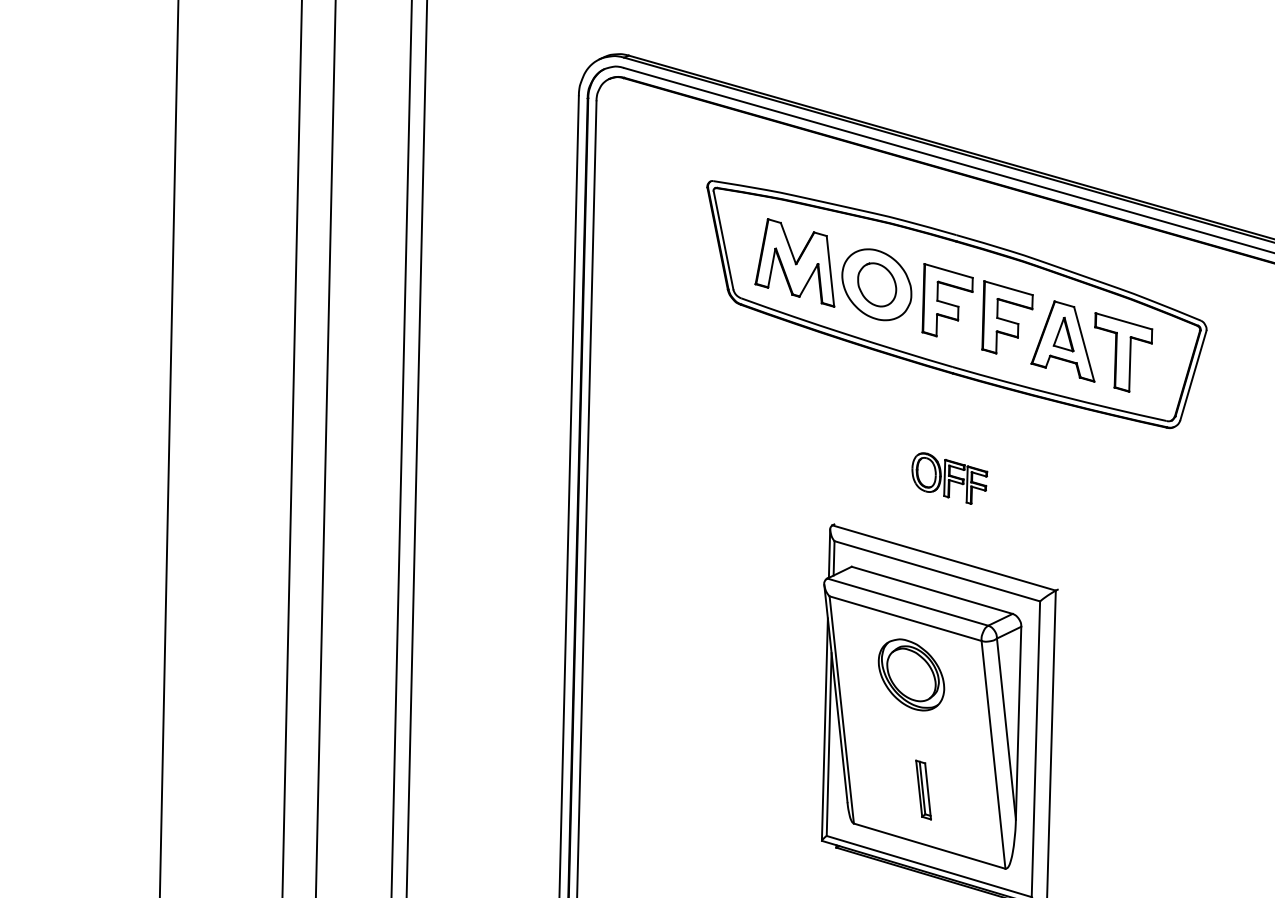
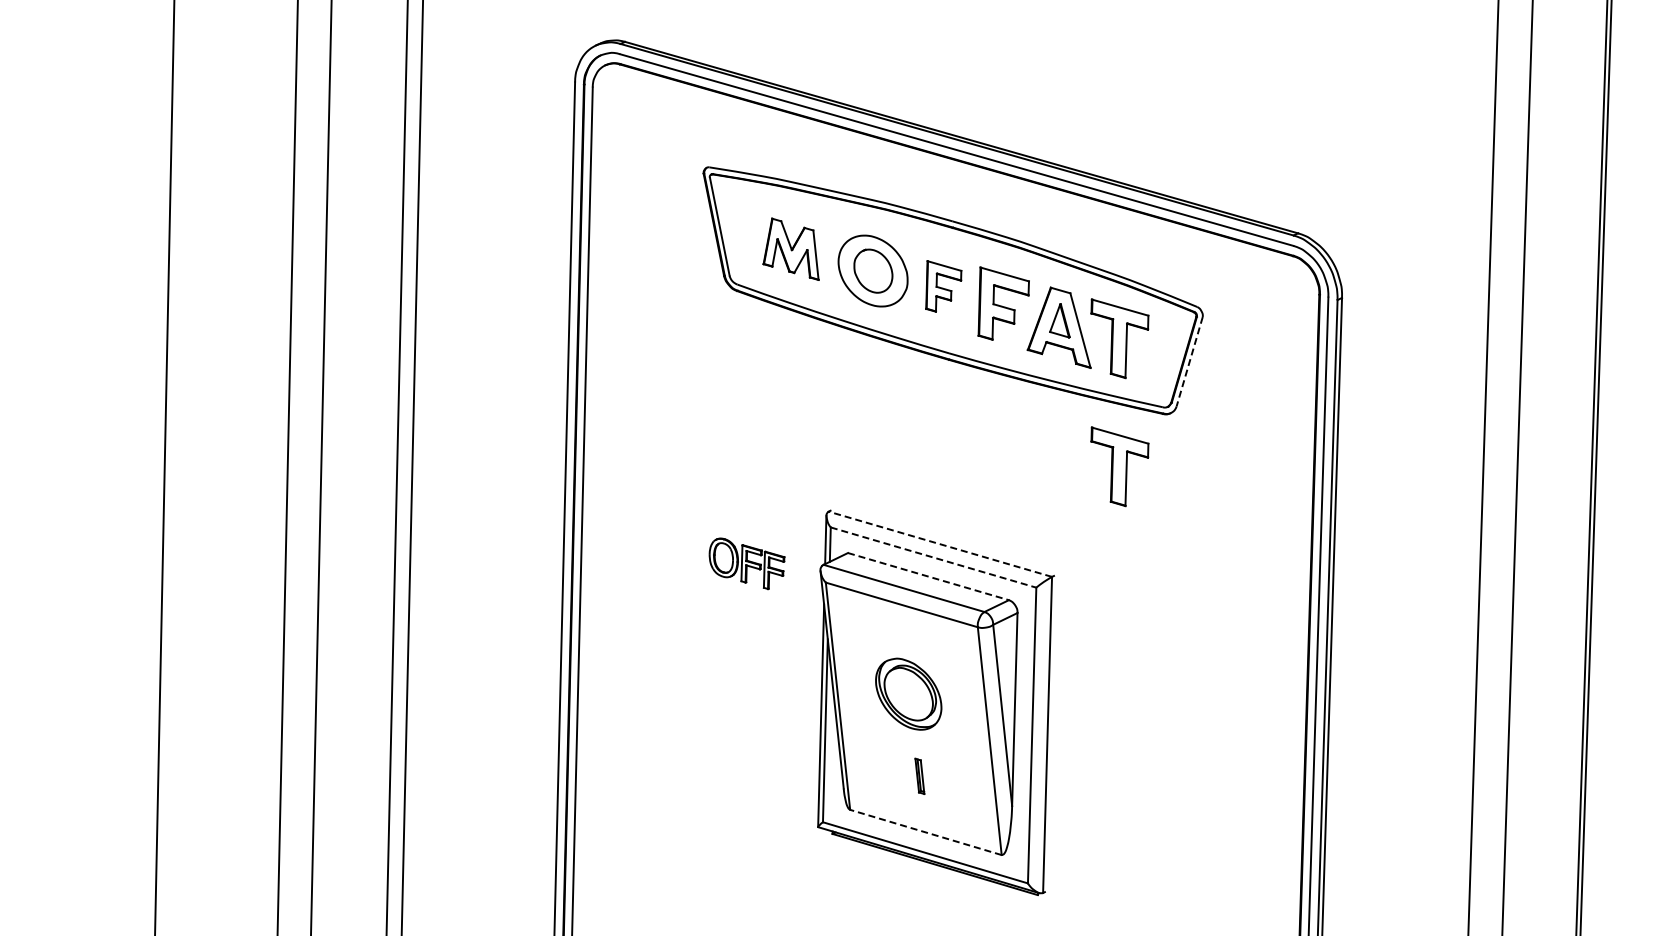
part: (794, 263) -> (790, 249), size x0.7
part: (947, 300) -> (943, 286), size x0.7
line: (1193, 375) -> (1189, 361), solid -> dashed
part: (949, 478) -> (746, 563), moved
part: (1123, 480) -> (1119, 466), added
line: (943, 558) -> (939, 544), solid -> dashed
line: (938, 571) -> (934, 557), solid -> dashed
line: (932, 590) -> (928, 576), solid -> dashed
part: (911, 674) -> (908, 693), moved
part: (923, 790) -> (919, 776), size x0.6
line: (929, 846) -> (925, 832), solid -> dashed

